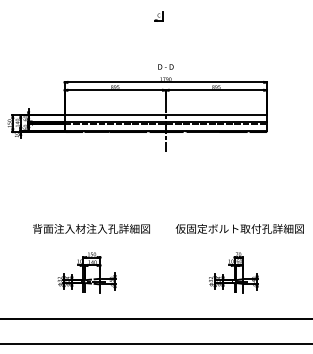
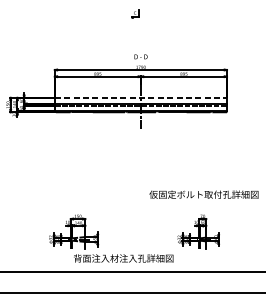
line: (166, 115) -> (141, 98), solid -> dashed
text: (91, 228) -> (123, 258), moved

